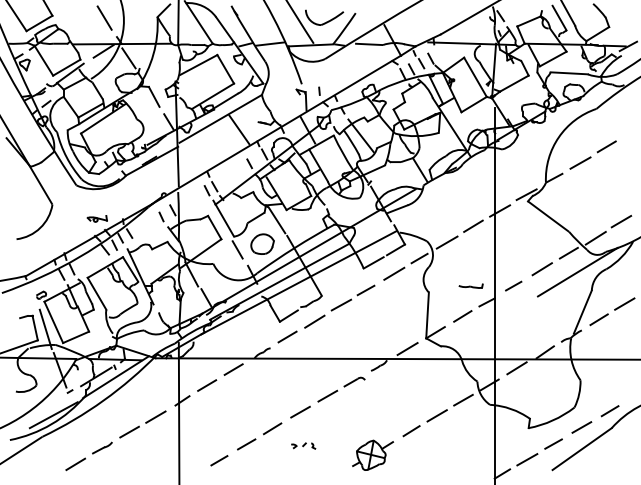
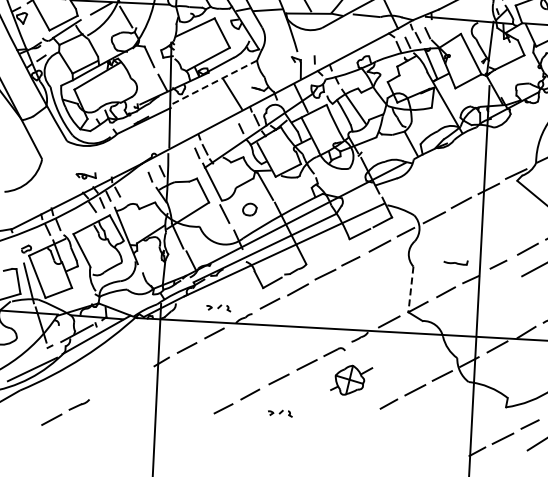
line: (220, 118) -> (214, 81), solid -> dashed
part: (262, 243) -> (249, 208), size x0.6
line: (427, 315) -> (410, 289), solid -> dashed
part: (236, 343) -> (218, 307), added
line: (145, 423) -> (123, 382), removed
part: (372, 454) -> (351, 379), moved
line: (219, 460) -> (195, 423), removed

